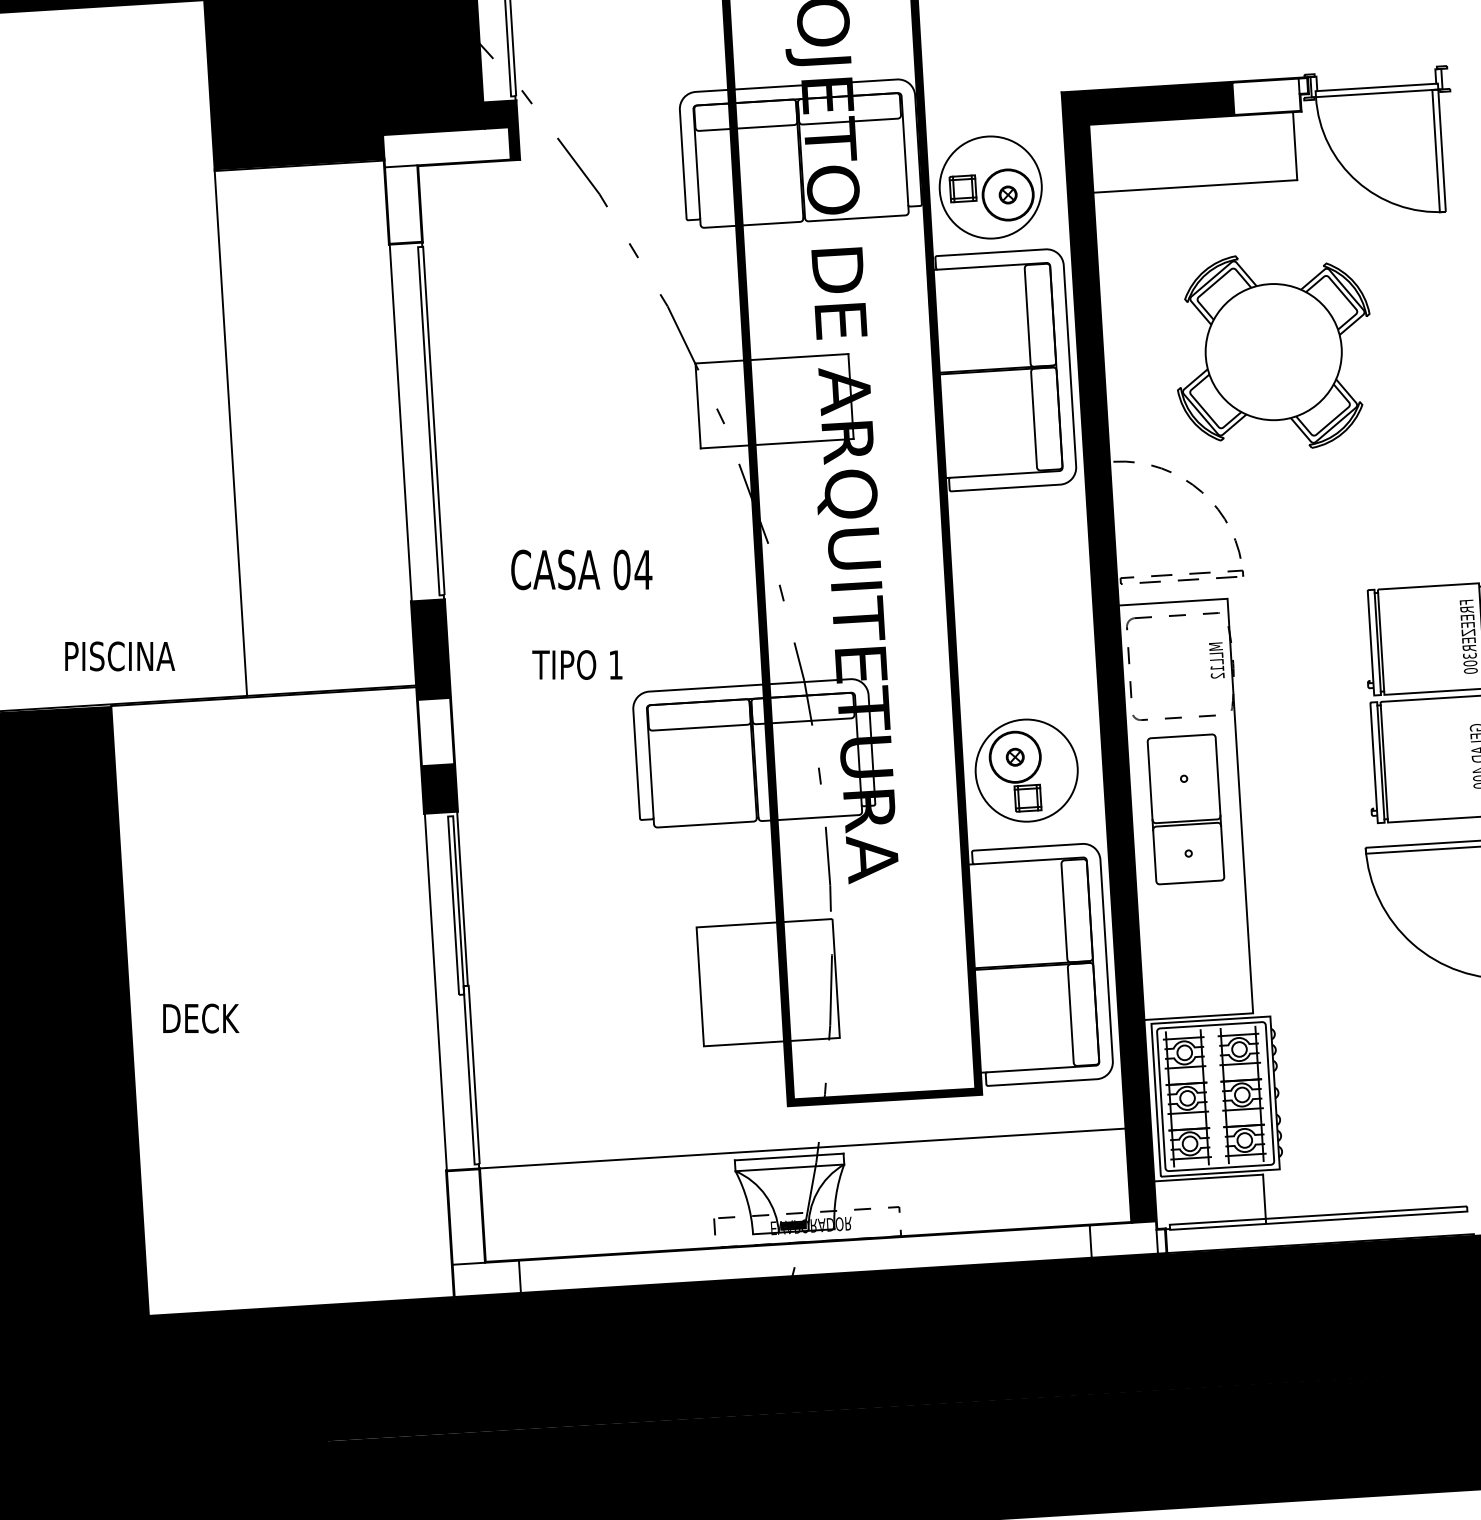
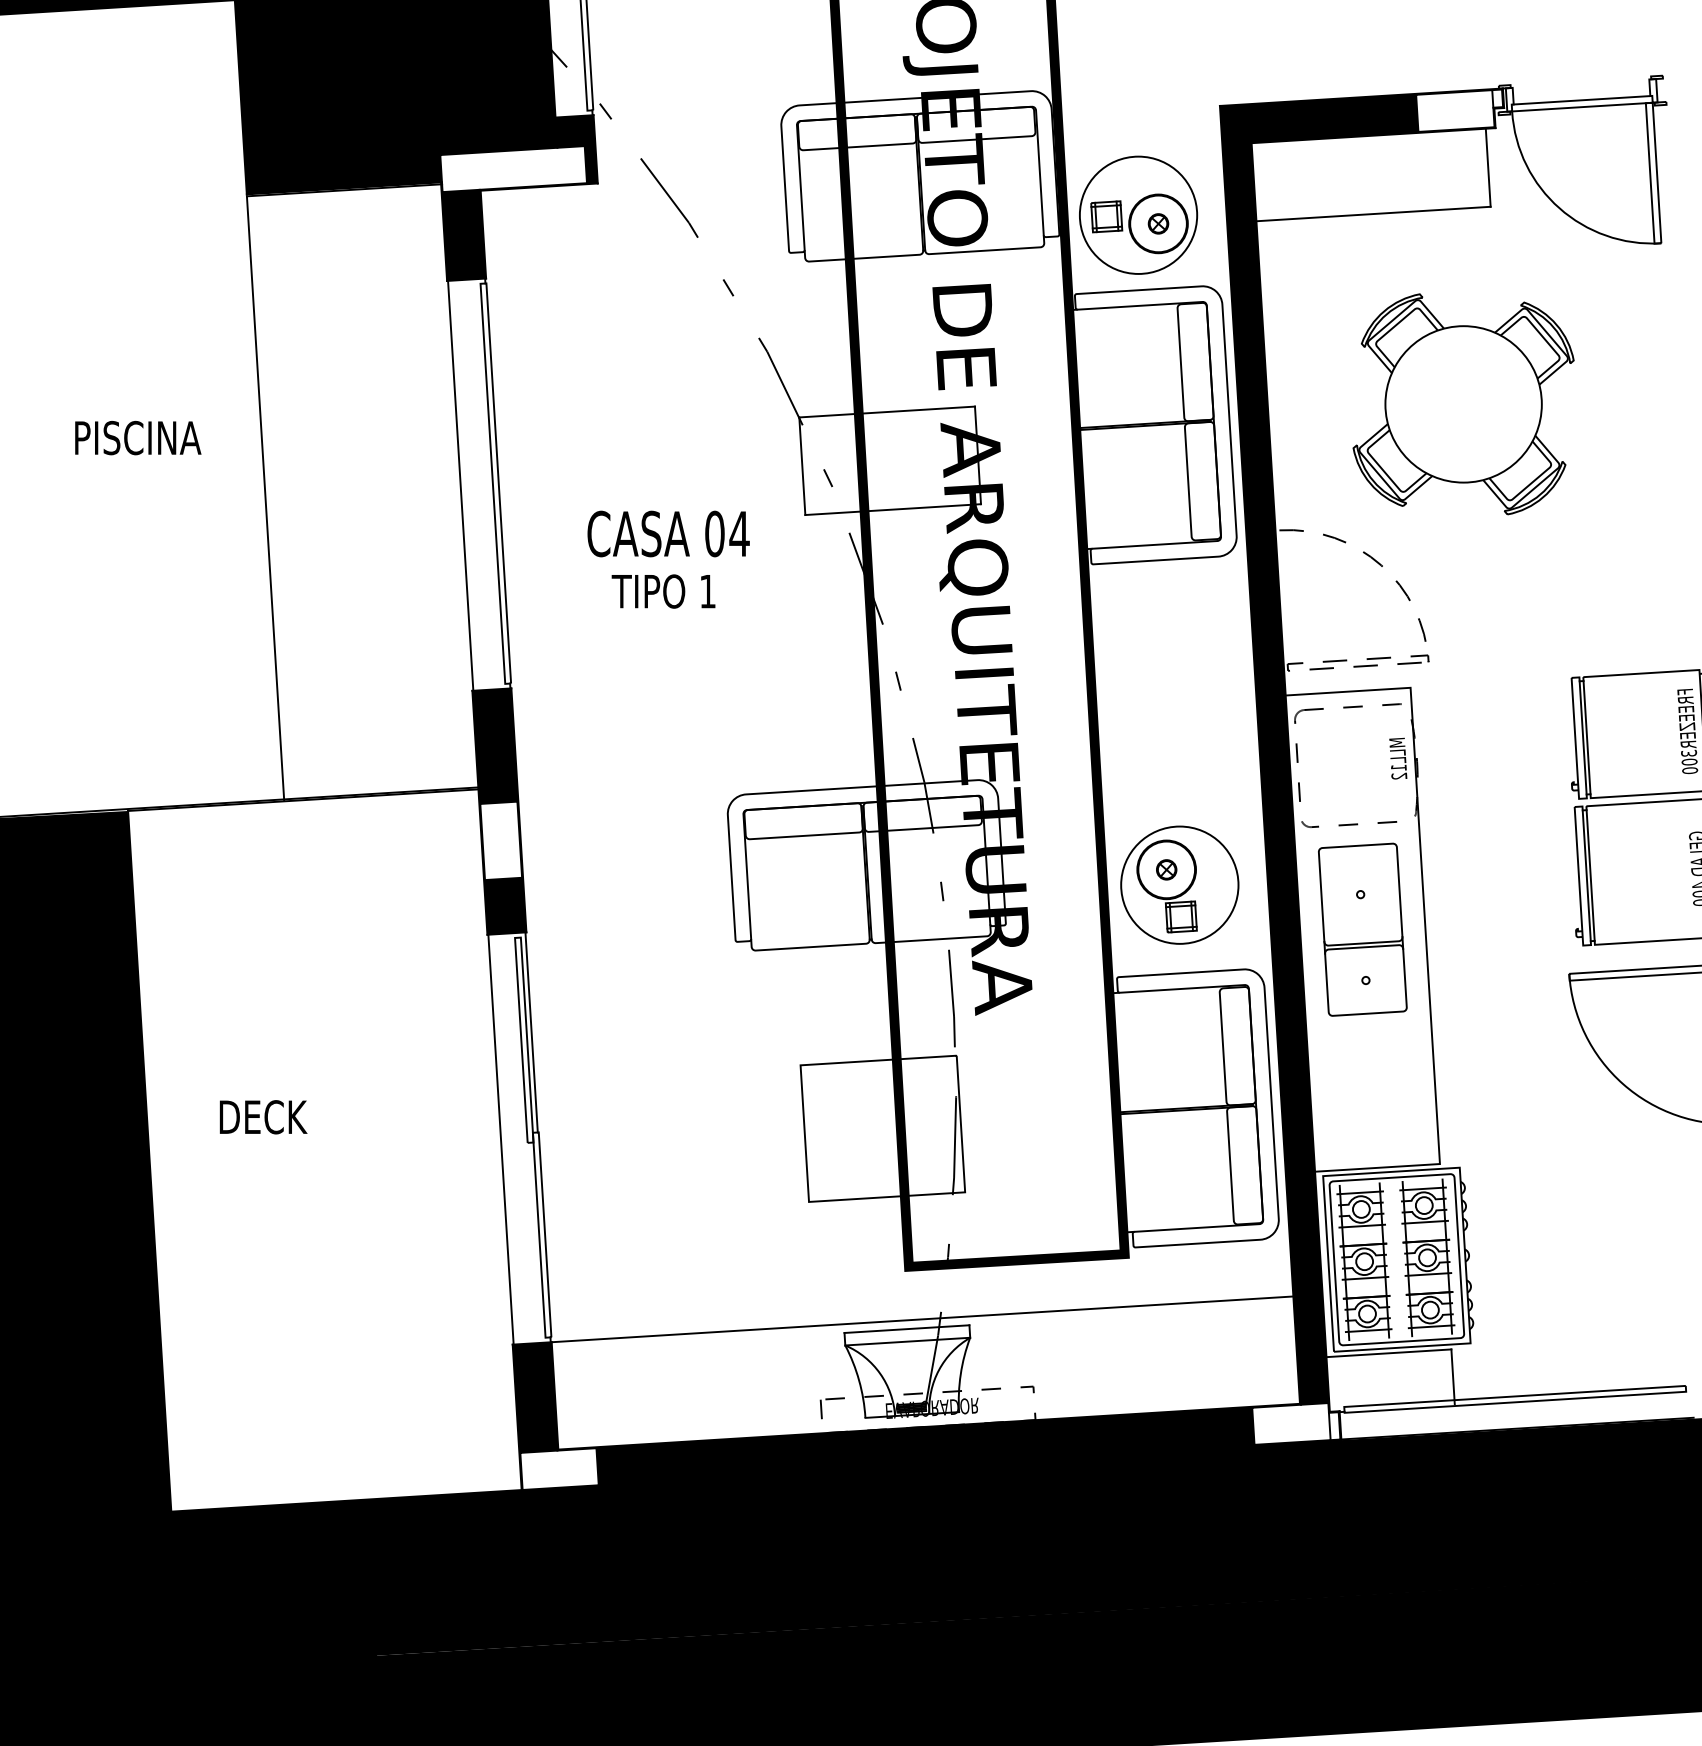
fill: (403, 204) -> (463, 234), added
text: (581, 569) -> (668, 533), moved
text: (120, 656) -> (138, 438), moved
text: (577, 664) -> (663, 590), moved
text: (201, 1018) -> (263, 1117), moved
fill: (465, 1216) -> (535, 1397), added
fill: (804, 1258) -> (924, 1445), added

